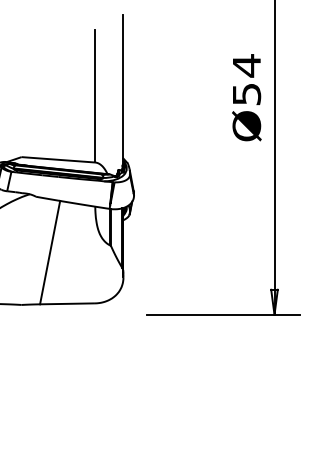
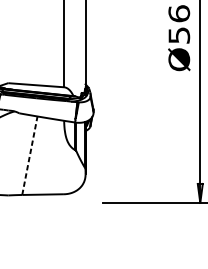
text: (246, 65) -> (179, 13), Ø54 -> Ø56
line: (50, 252) -> (30, 155), solid -> dashed

